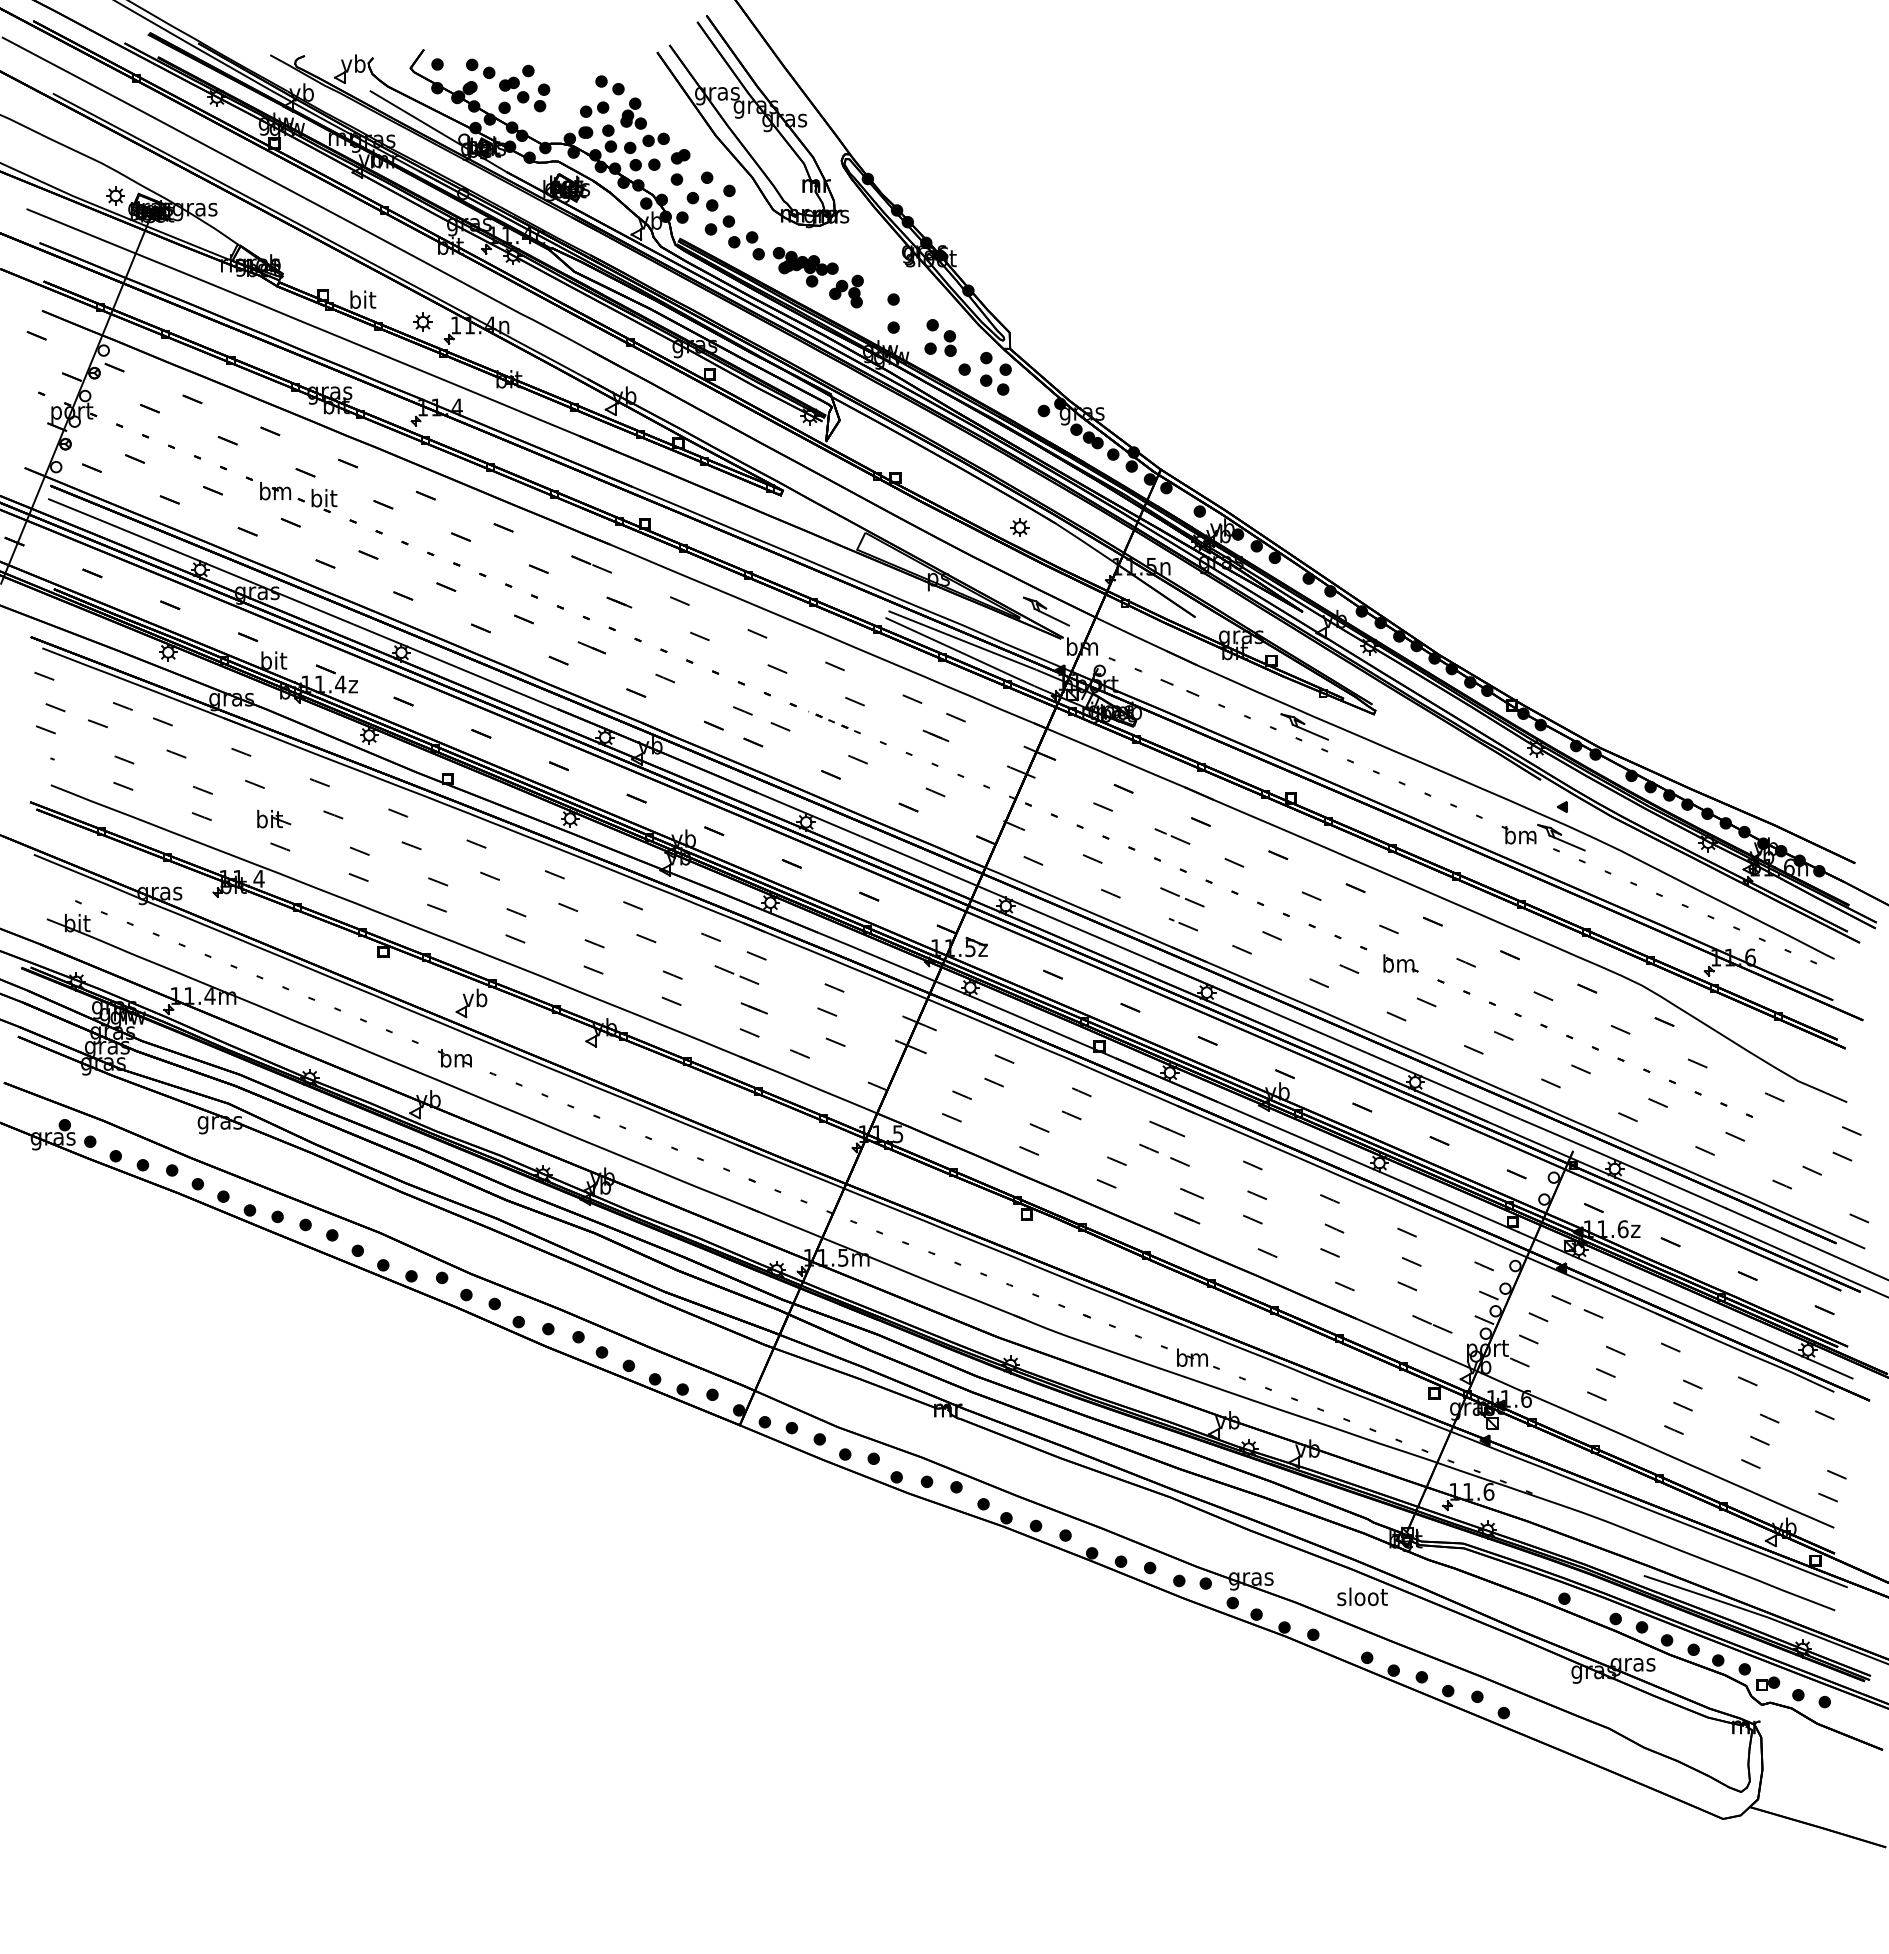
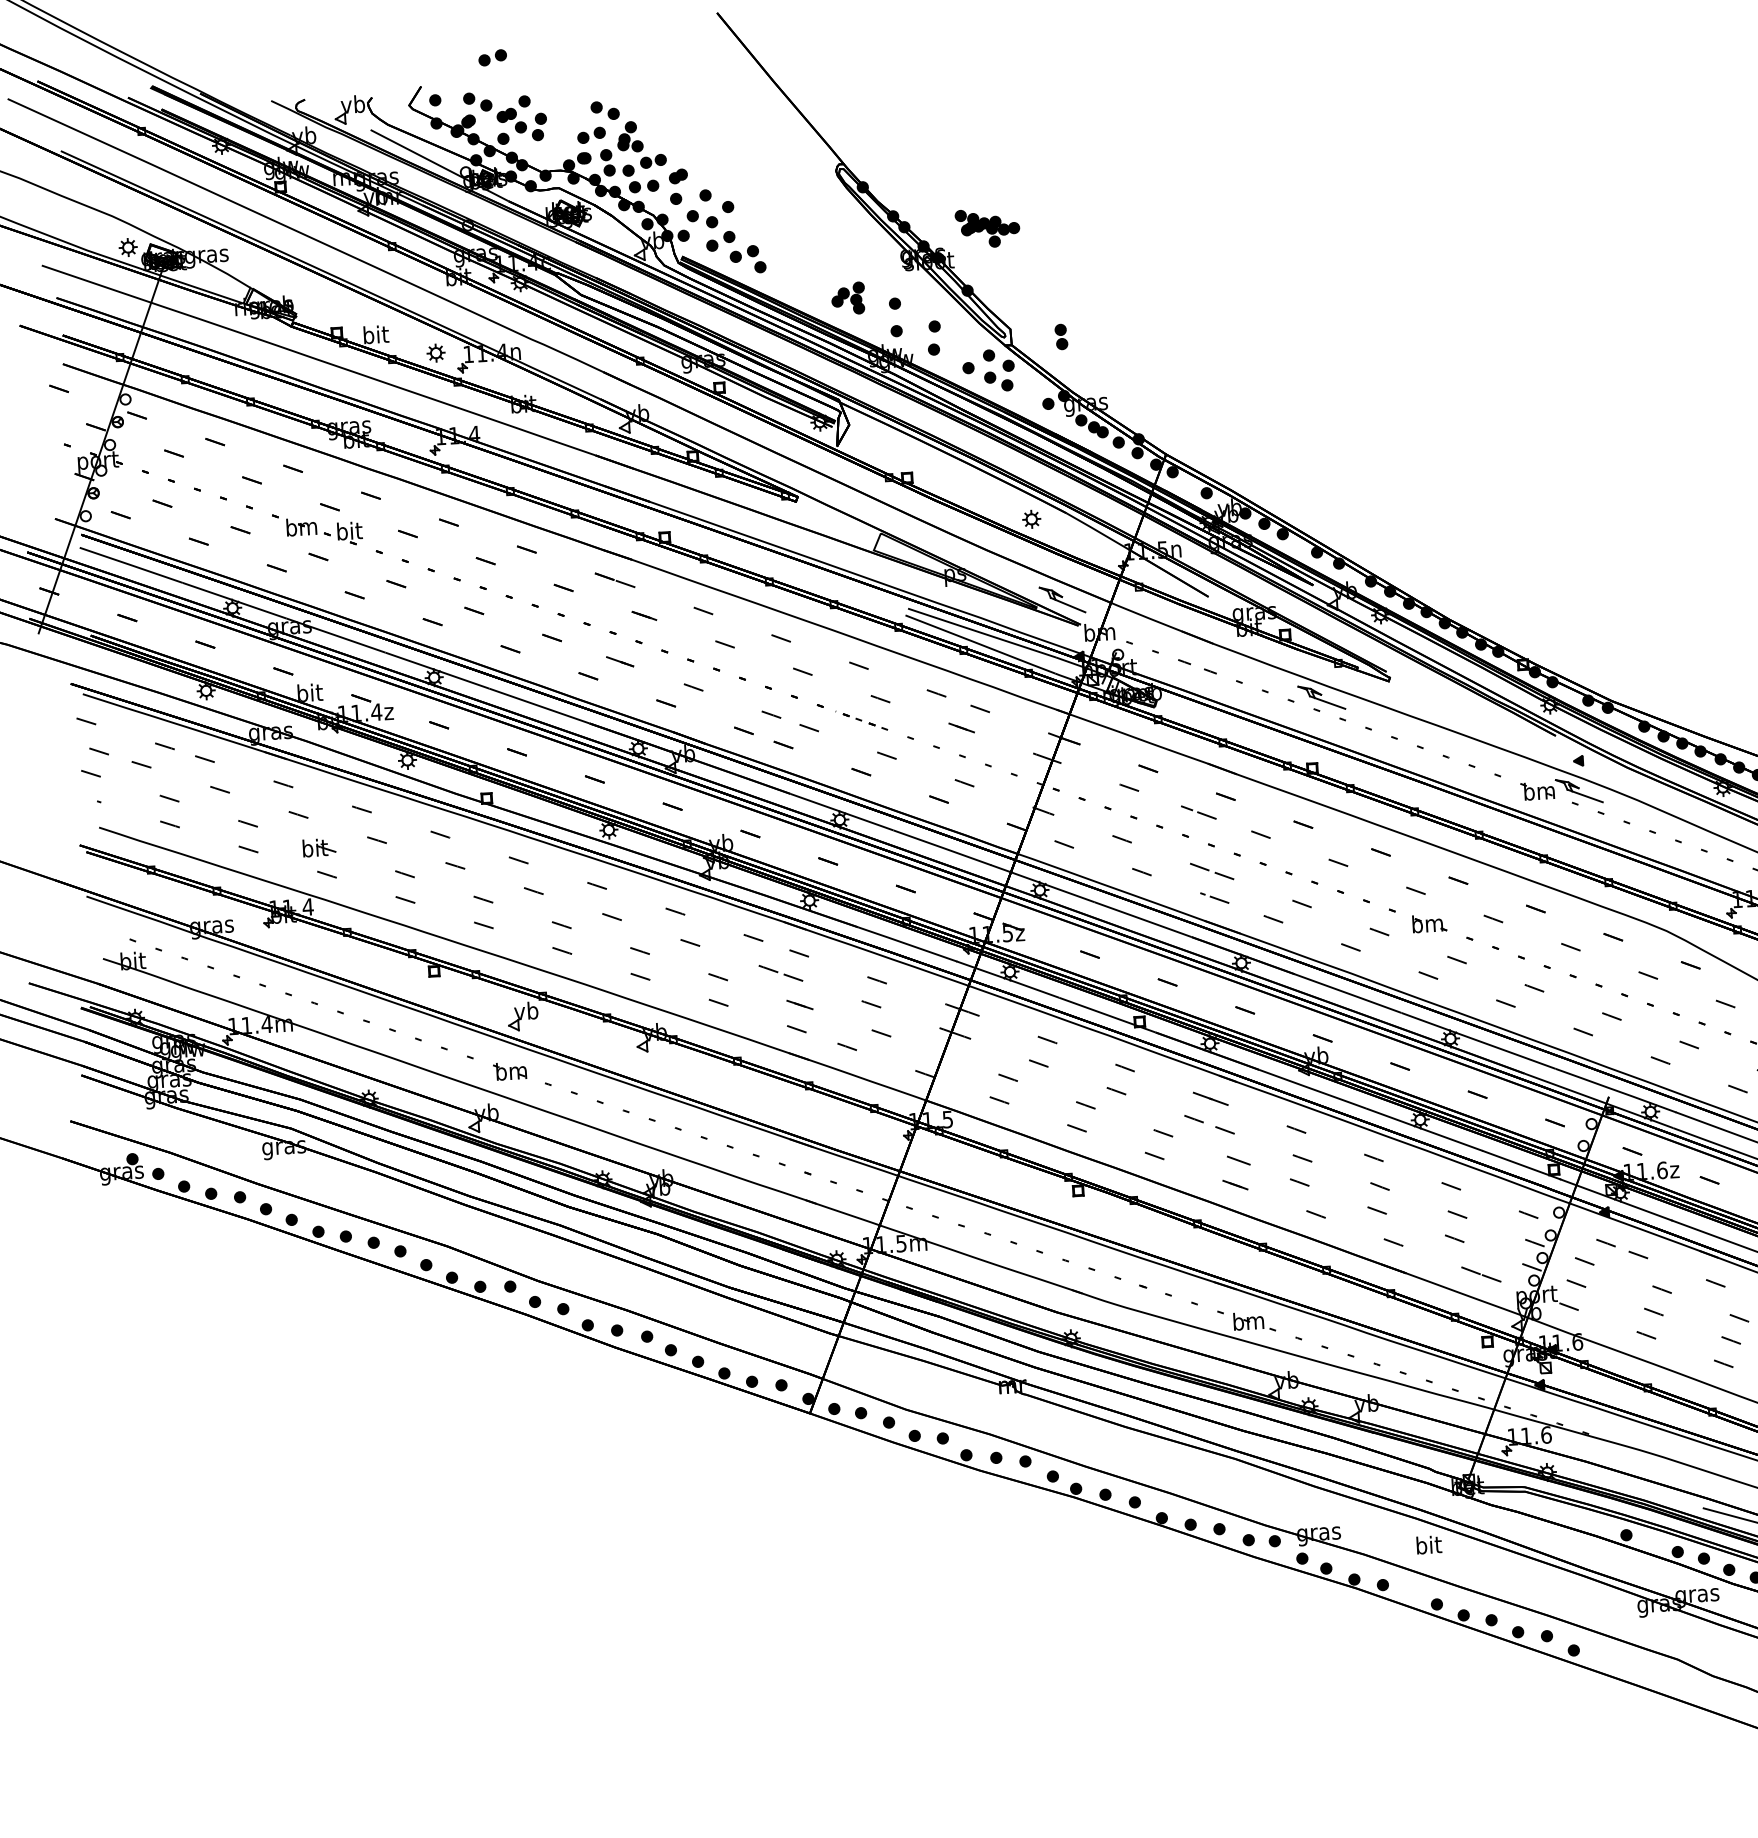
part: (498, 24) -> (492, 57), added
part: (749, 113) -> (743, 130), removed
part: (805, 267) -> (987, 228), moved
part: (949, 343) -> (1060, 336), moved
text: (1362, 1596) -> (1428, 1544), sloot -> bit

